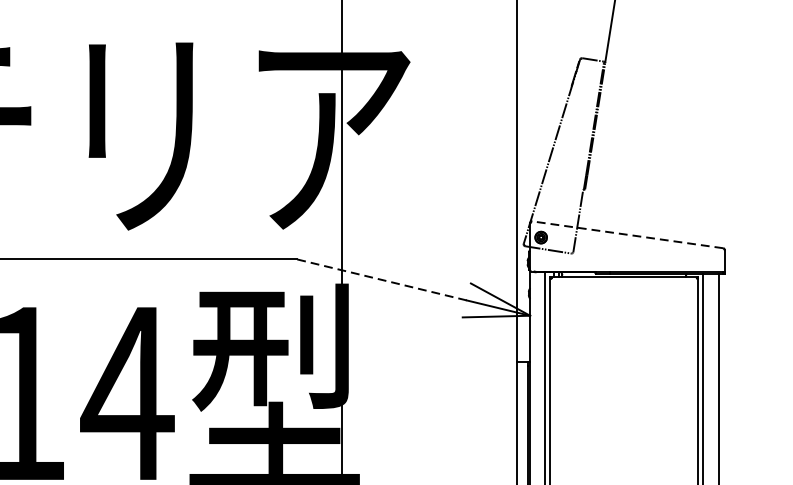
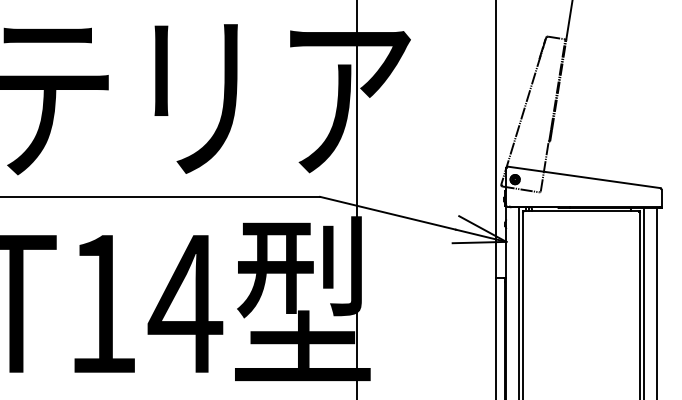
line: (628, 234) -> (584, 177), dashed -> solid
line: (382, 280) -> (388, 213), dashed -> solid

